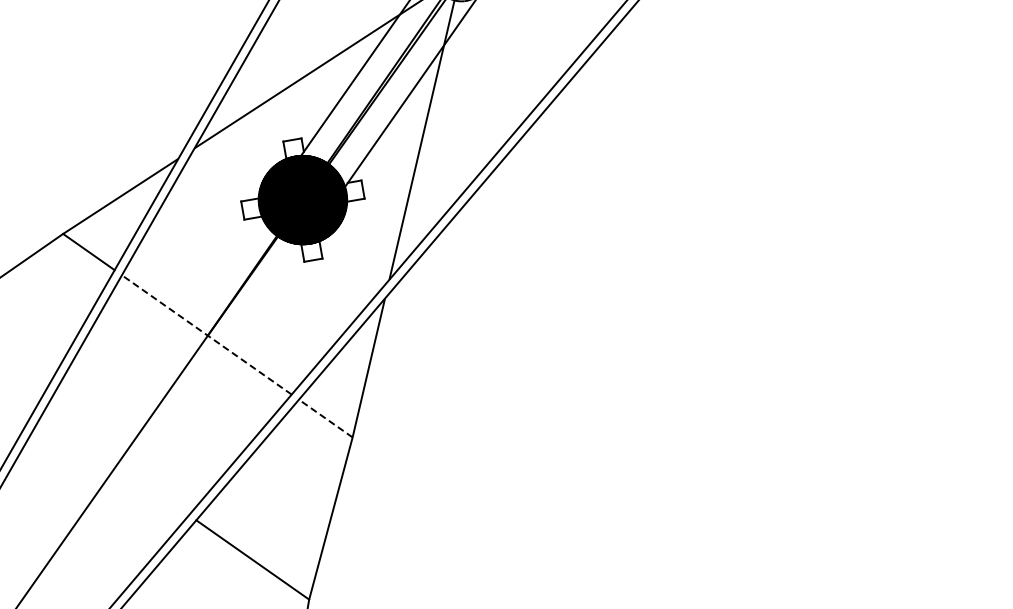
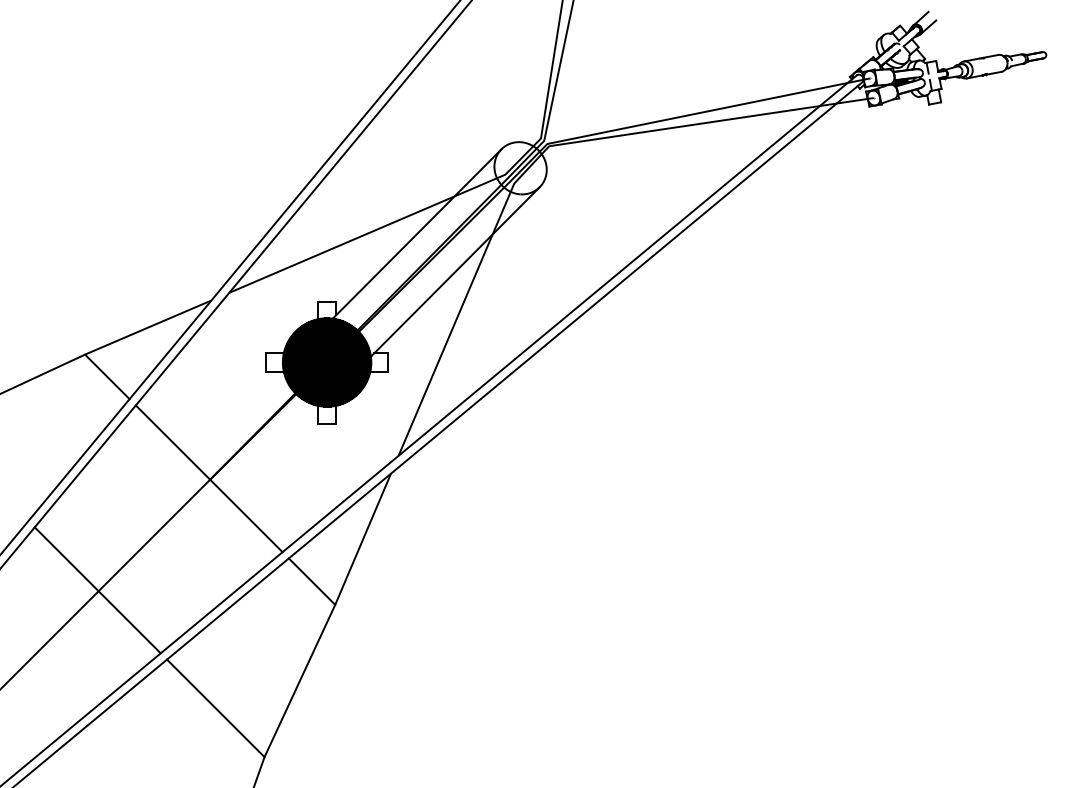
line: (207, 334) -> (209, 478), dashed -> solid
line: (326, 418) -> (312, 581), dashed -> solid
line: (115, 464) -> (97, 590), added

